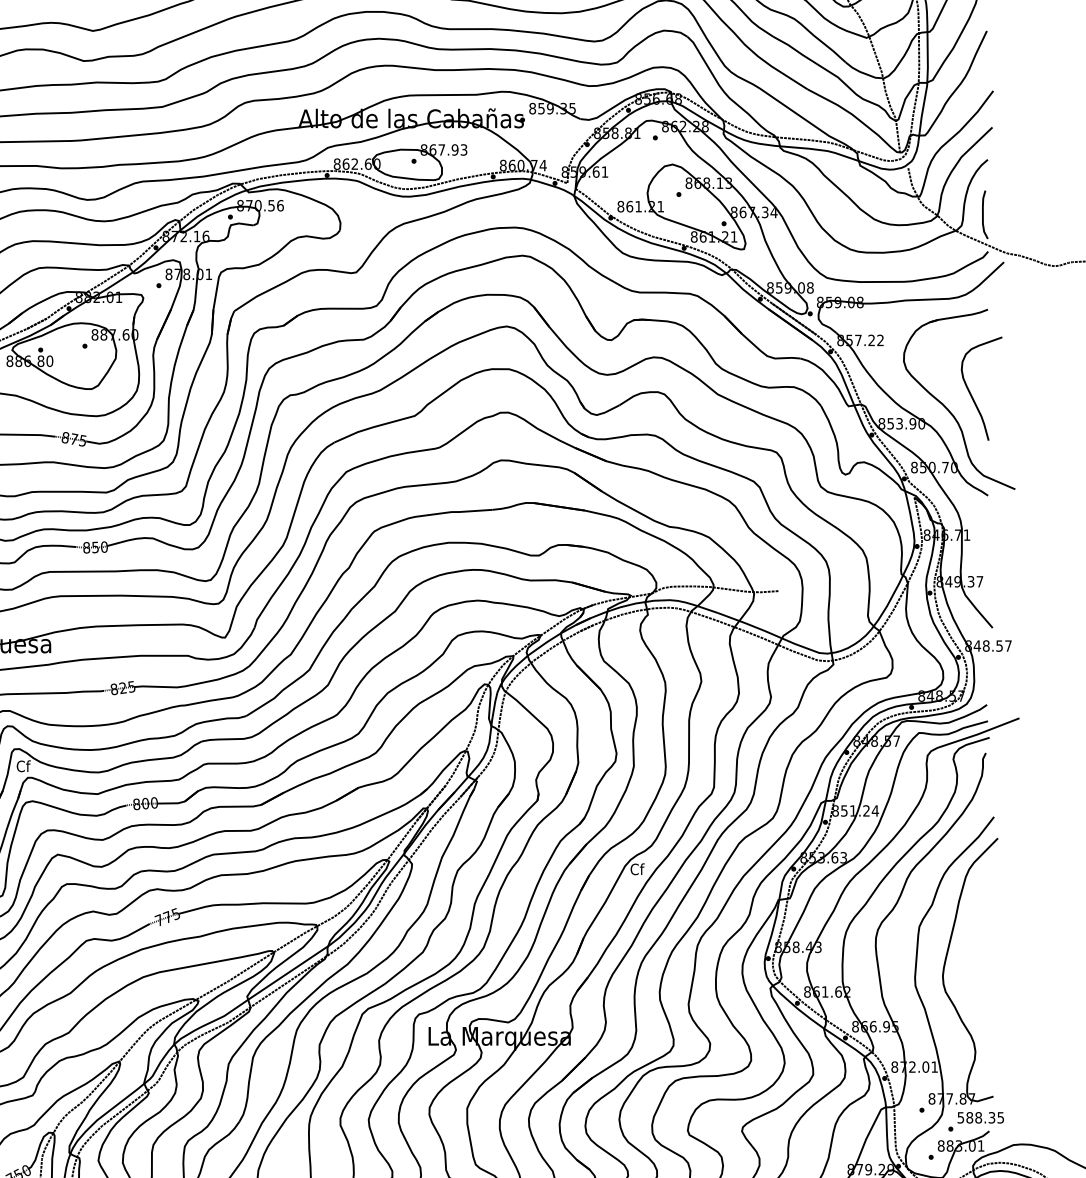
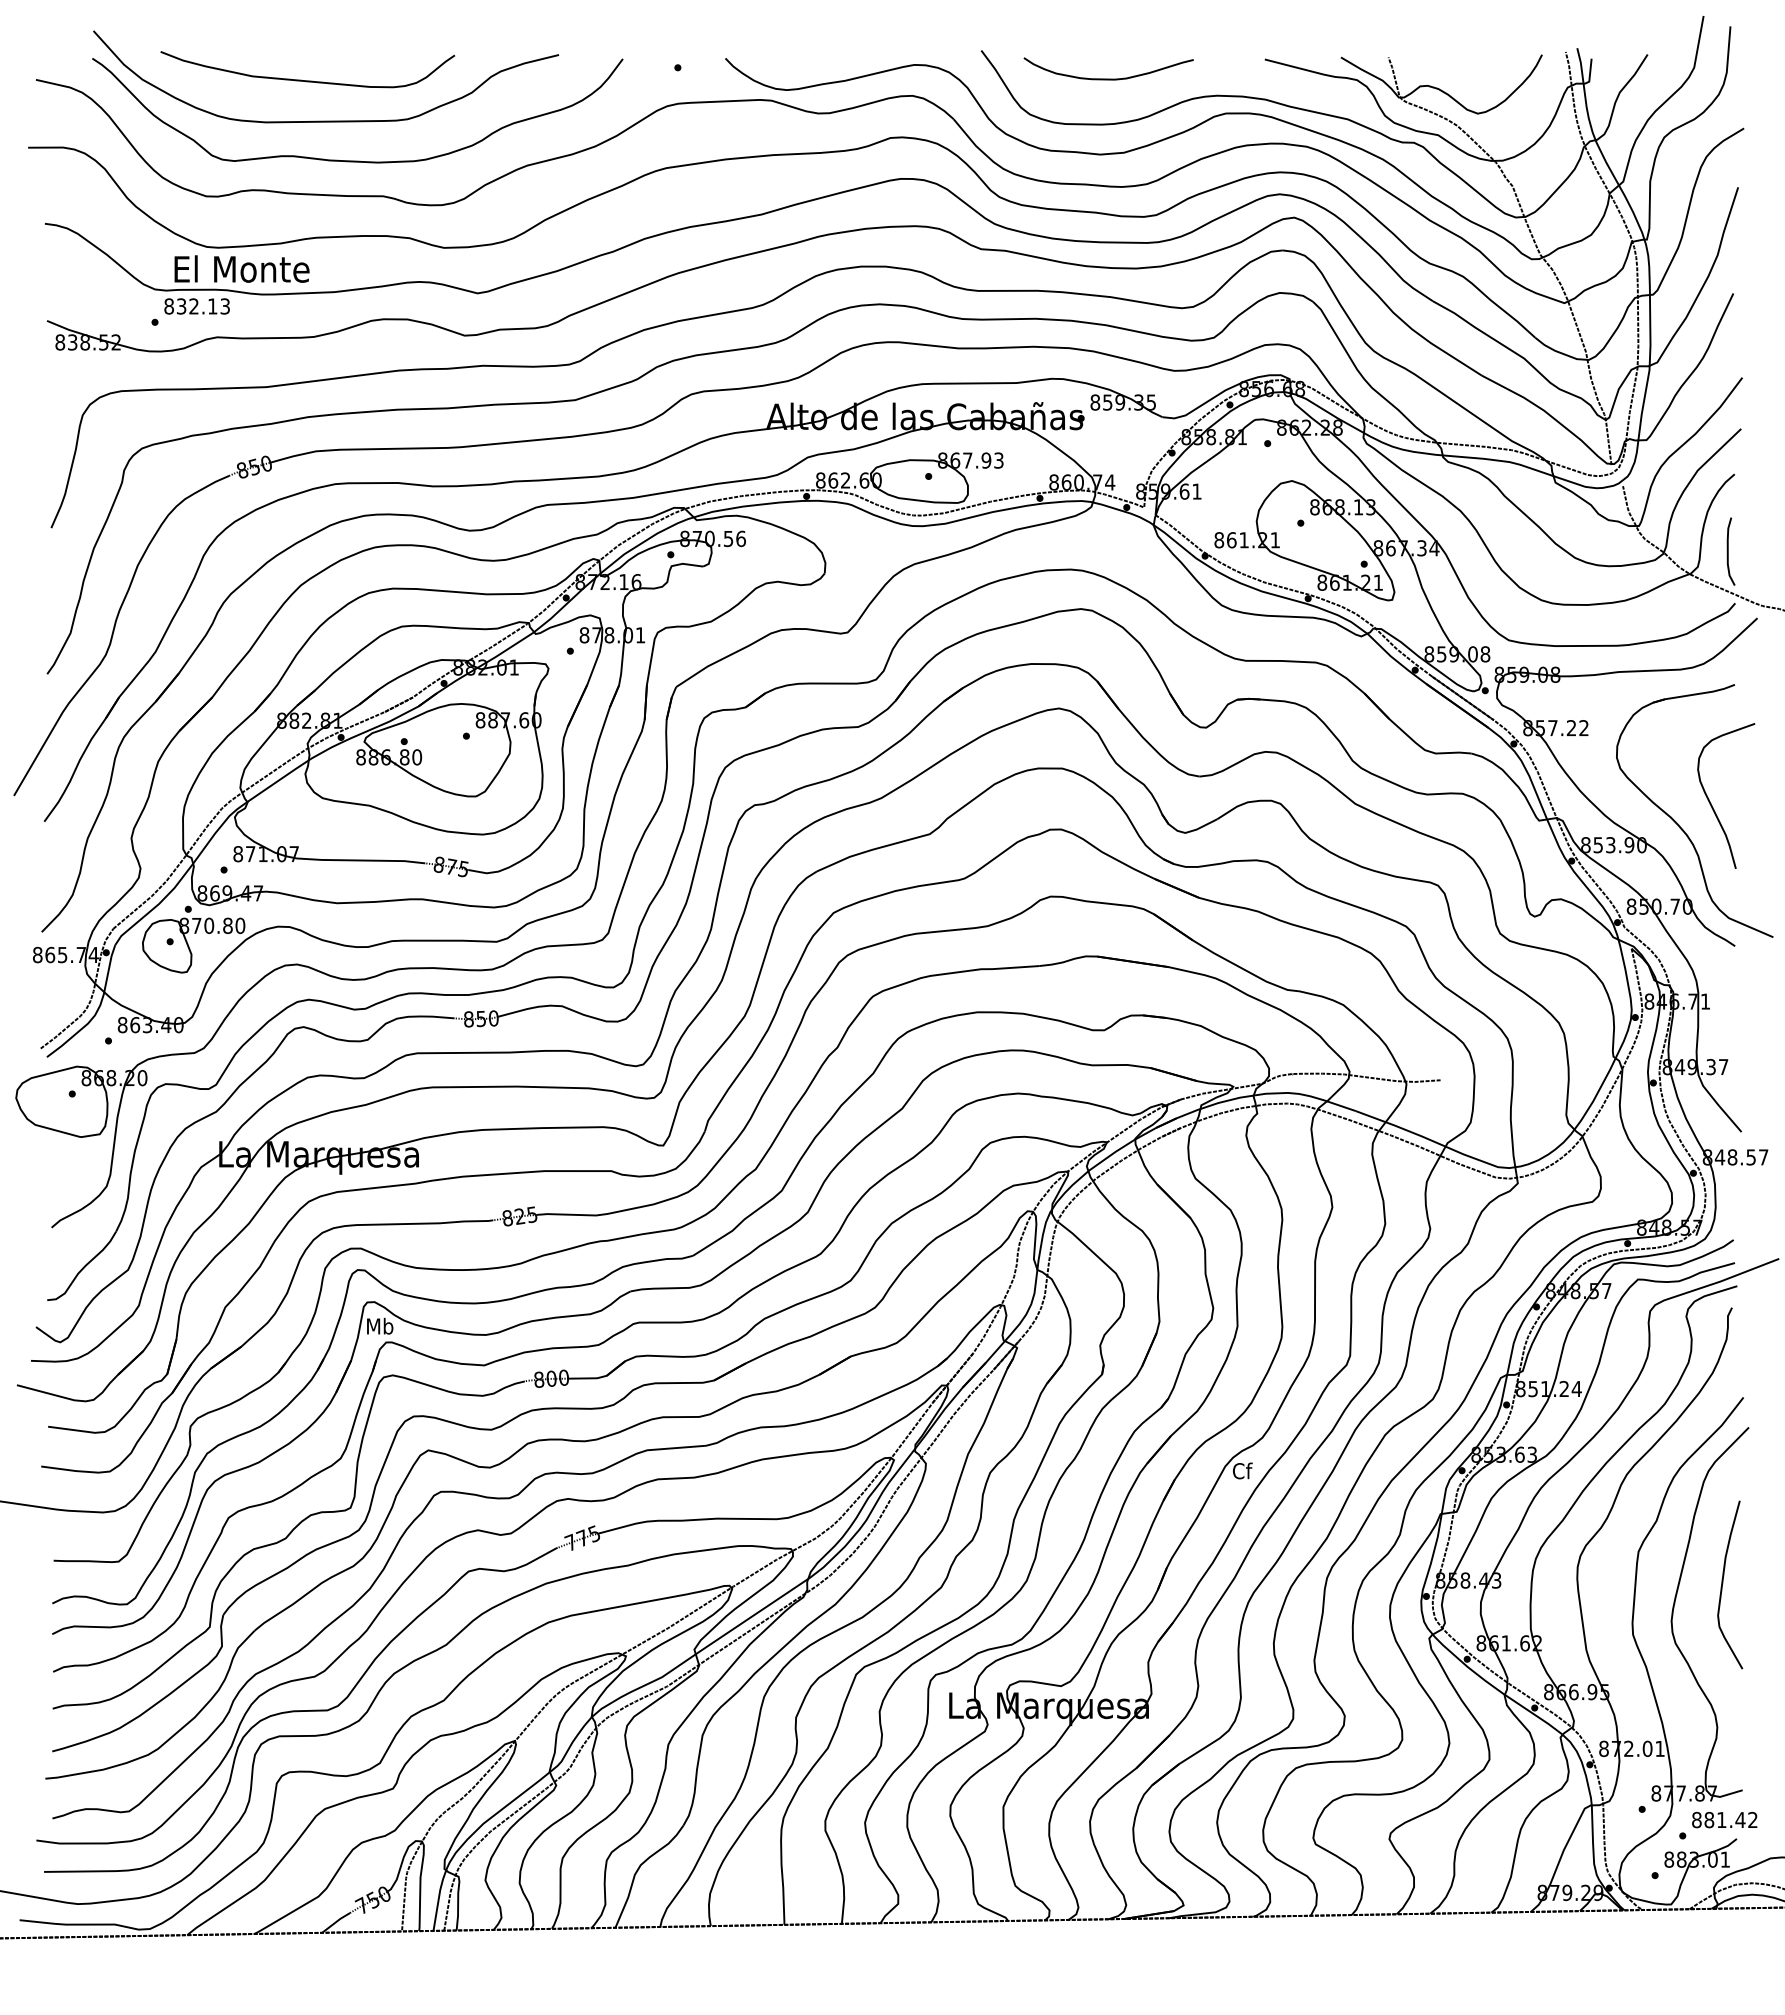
text: (23, 765) -> (380, 1325), Cf -> Mb
curve: (979, 949) -> (1723, 1583), added
text: (980, 1117) -> (1724, 1819), 588.35 -> 881.42

